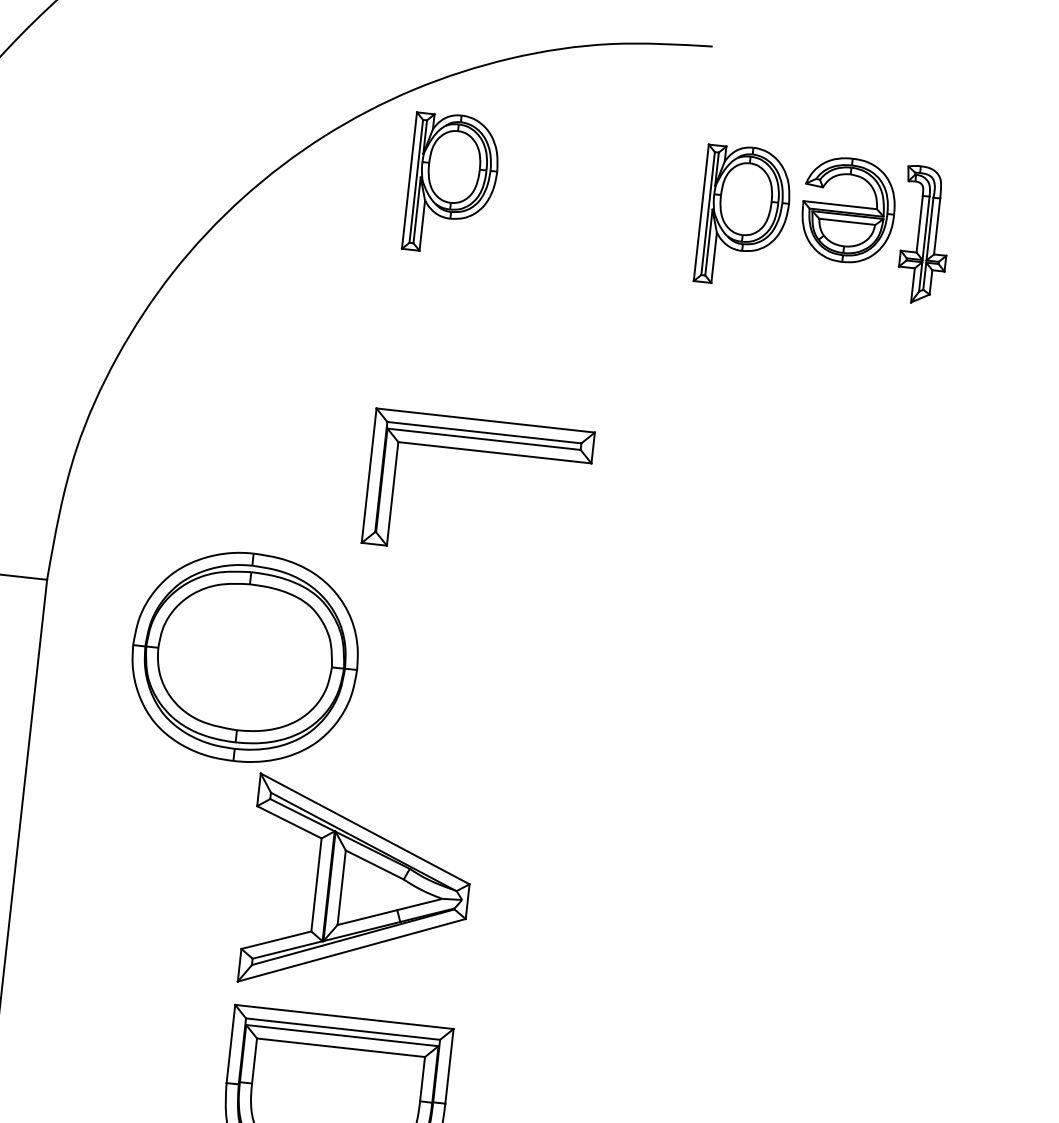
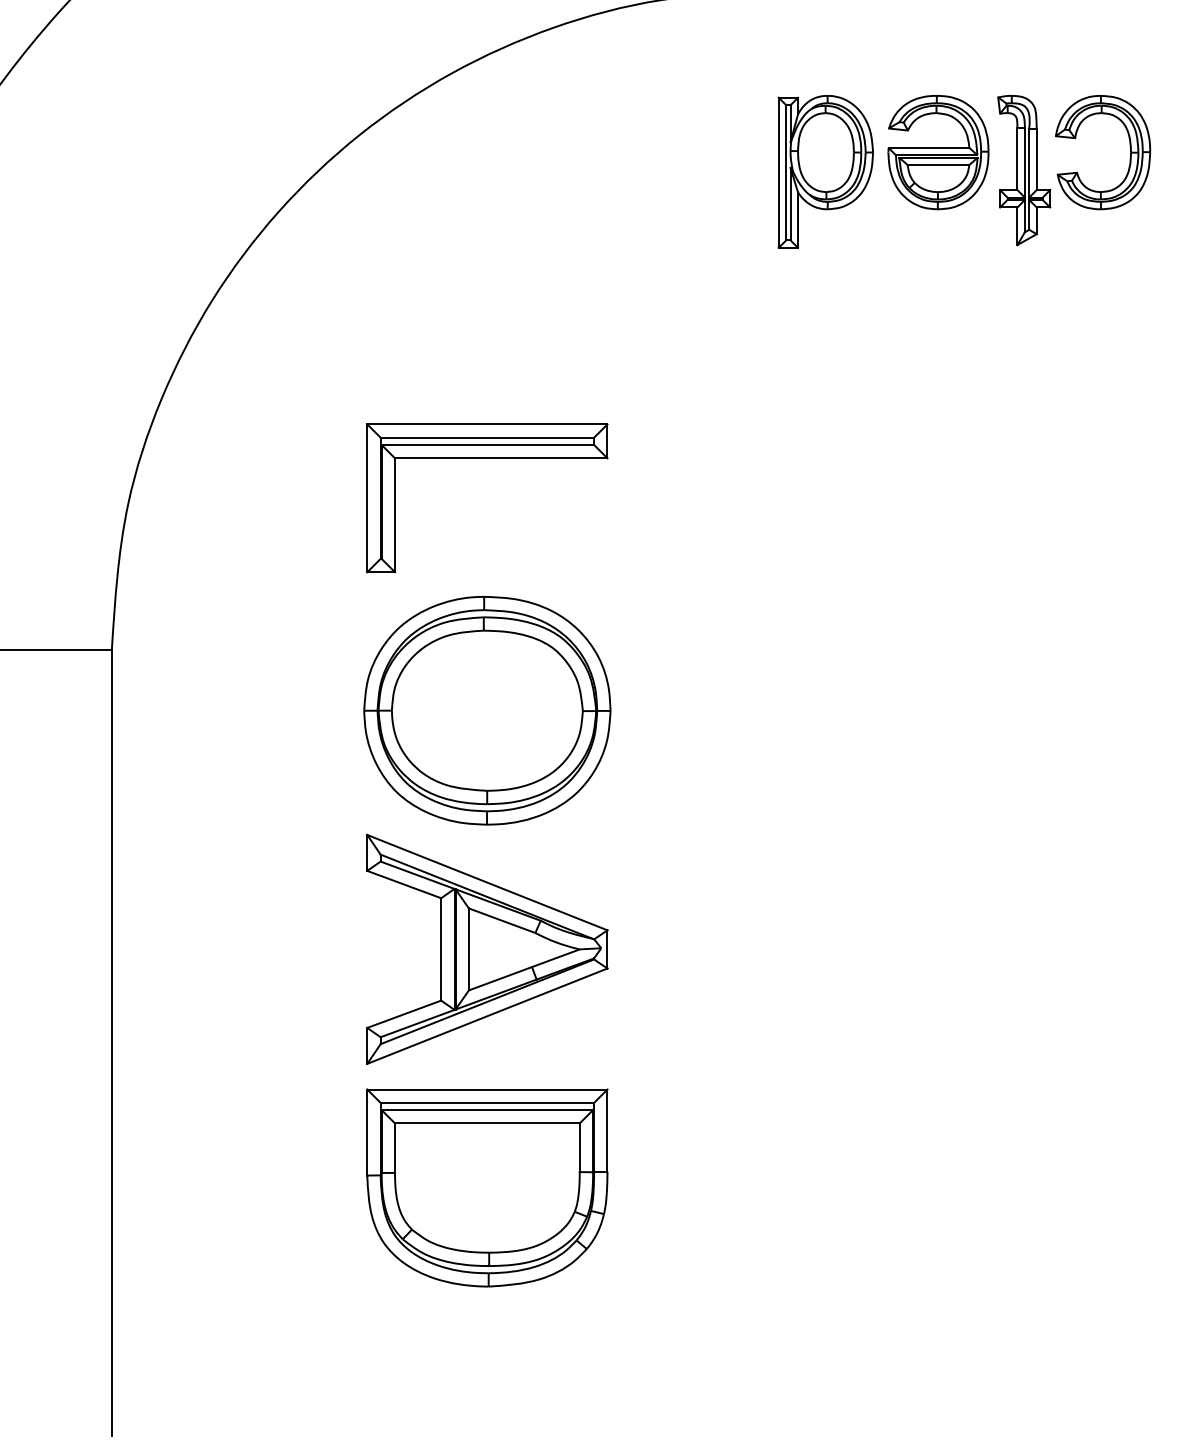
part: (452, 184) -> (504, 171), removed
part: (1022, 224) -> (1129, 146), added
part: (482, 451) -> (487, 458), moved
part: (245, 657) -> (487, 710), moved

